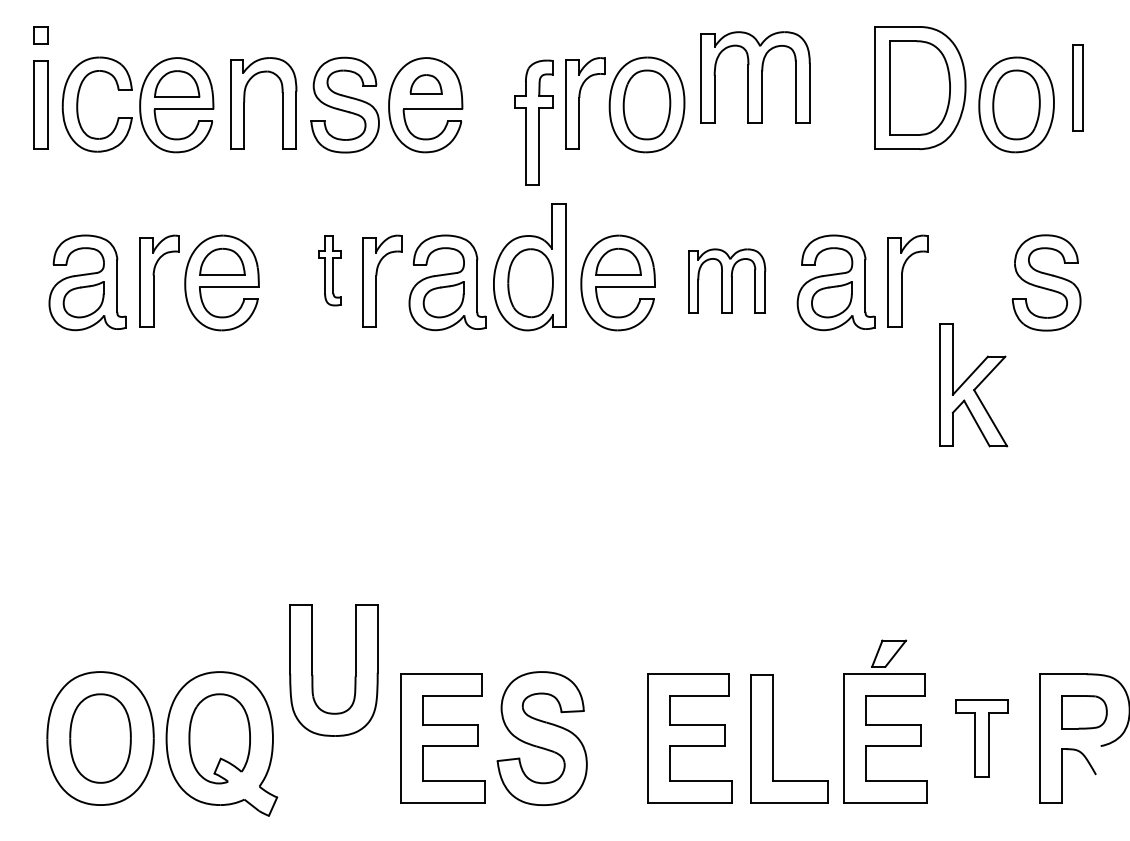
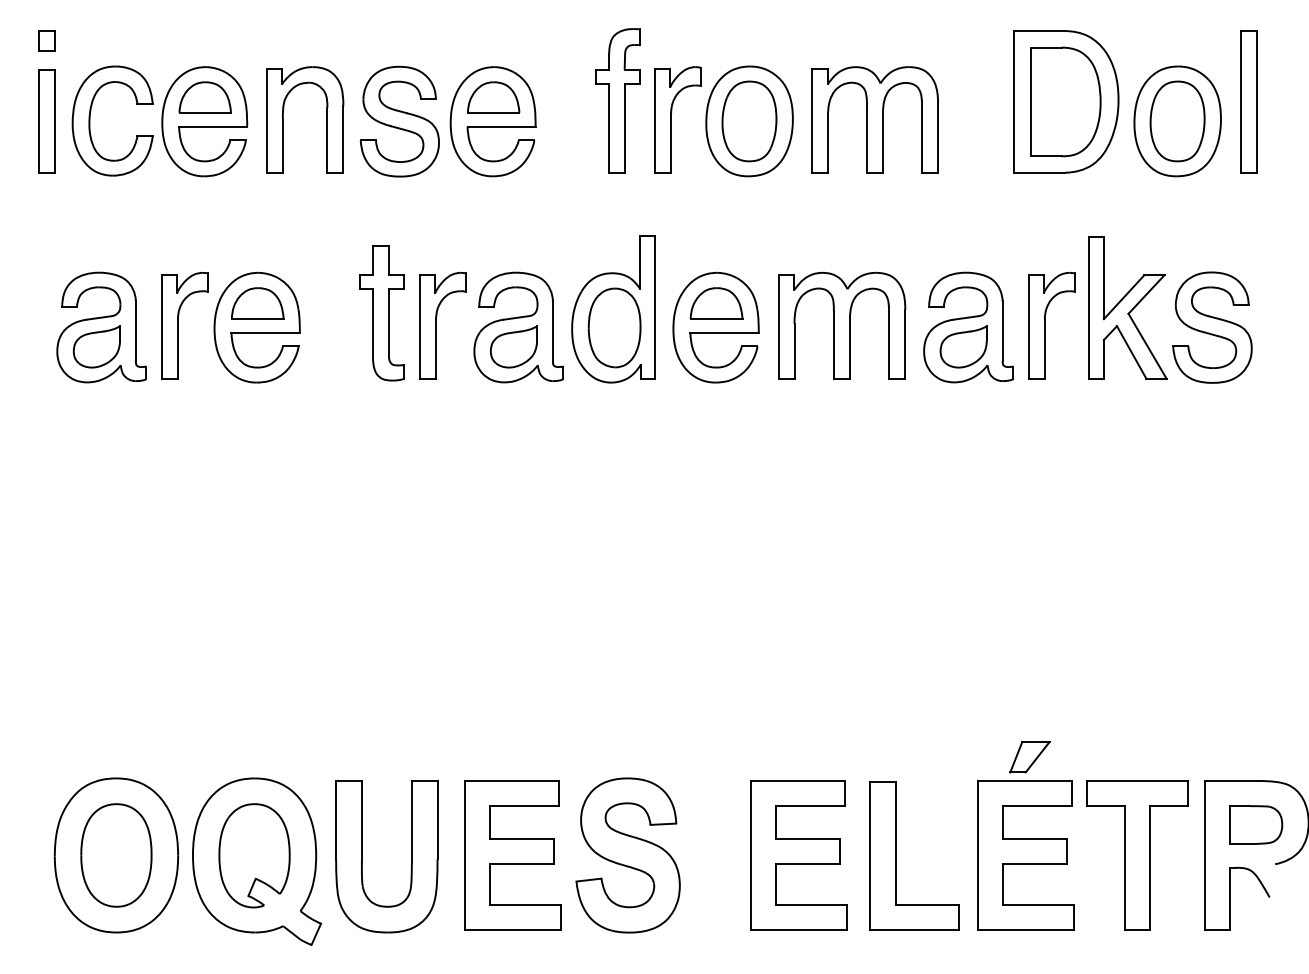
part: (754, 77) -> (874, 119), moved
part: (426, 84) -> (493, 97), size x1.43
part: (1077, 87) -> (1248, 101), size x1.43
part: (533, 122) -> (617, 100), moved
part: (329, 270) -> (381, 313), size x1.67
part: (727, 281) -> (842, 325), size x1.43
part: (973, 384) -> (1127, 307), moved
part: (312, 670) -> (362, 856), moved
part: (981, 738) -> (1137, 855), size x1.67

